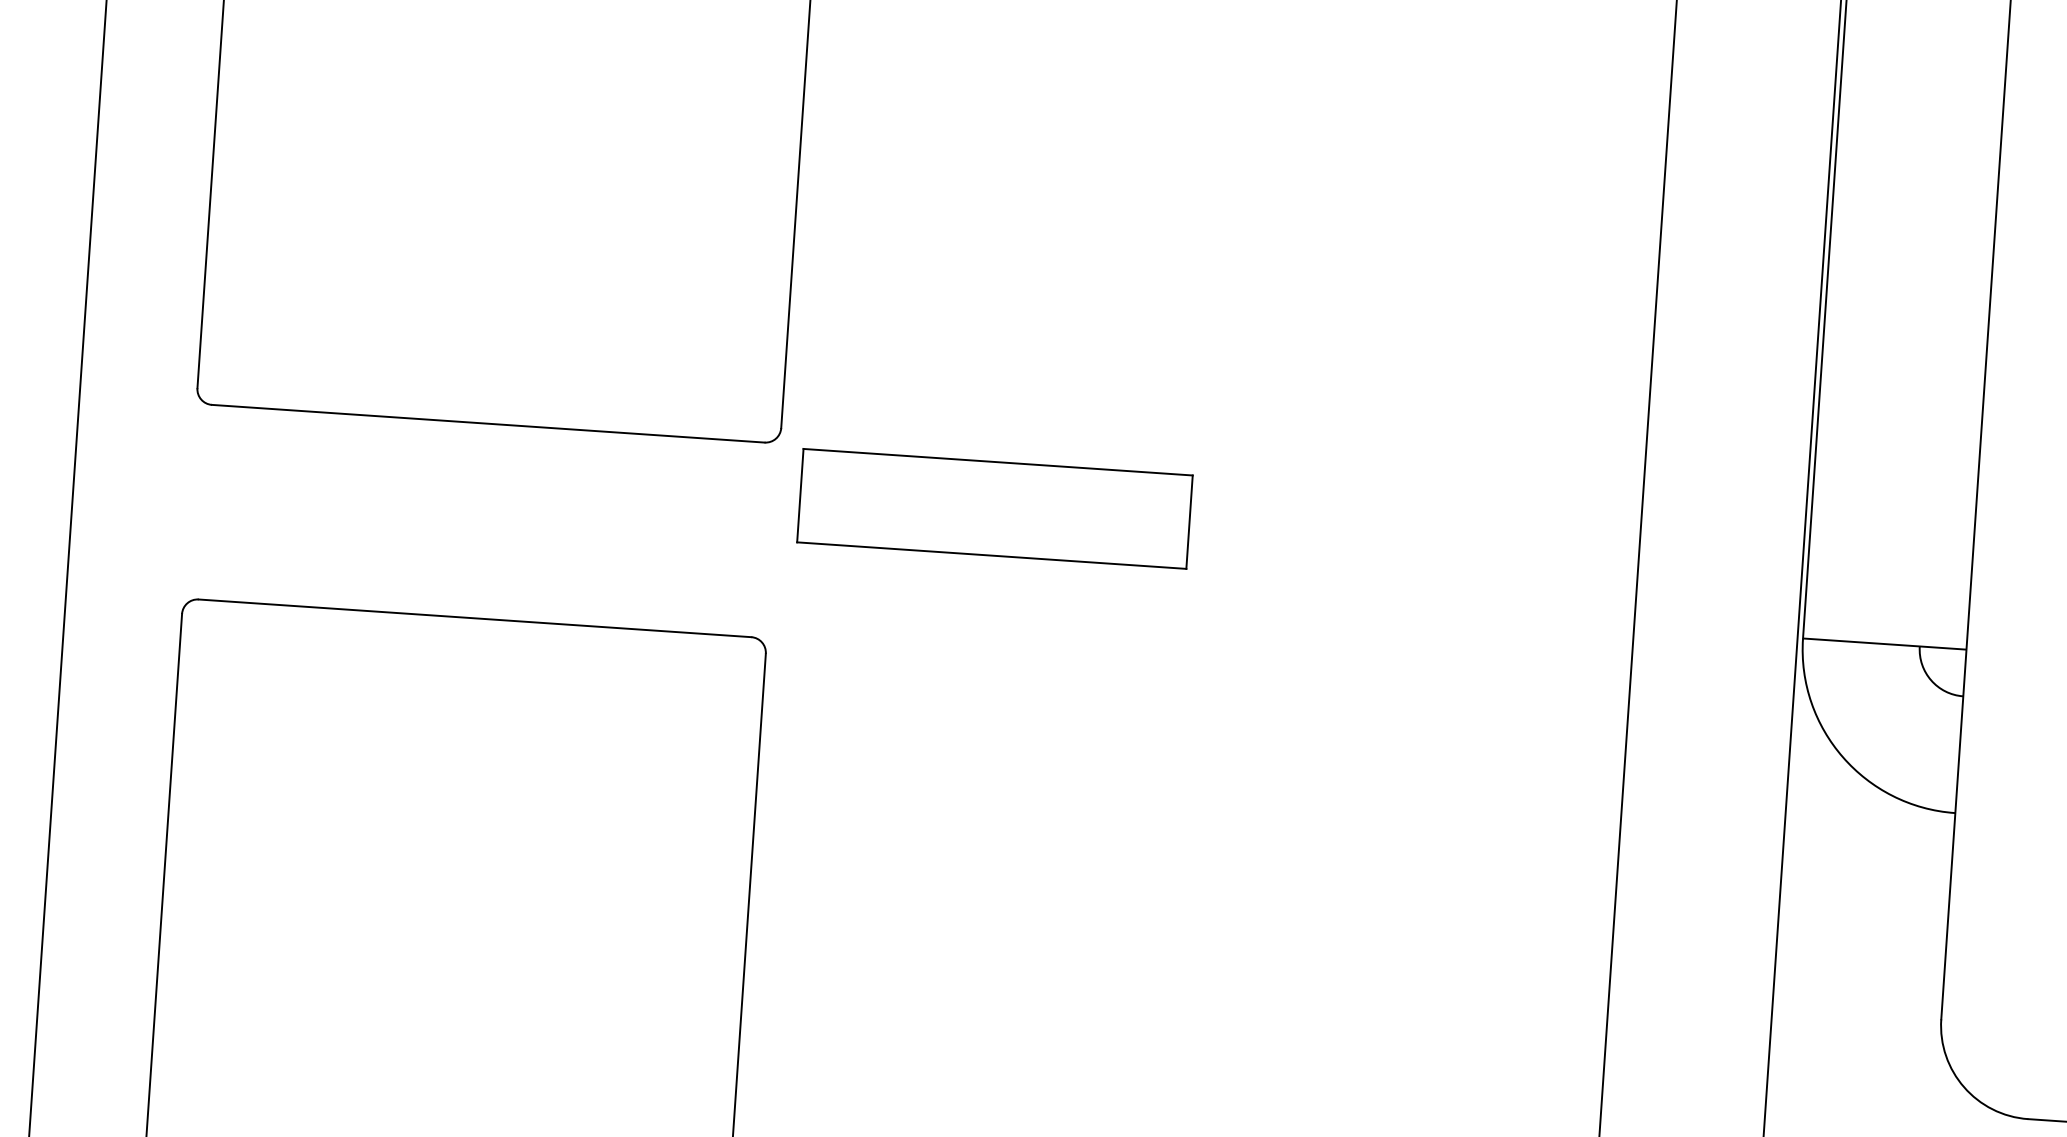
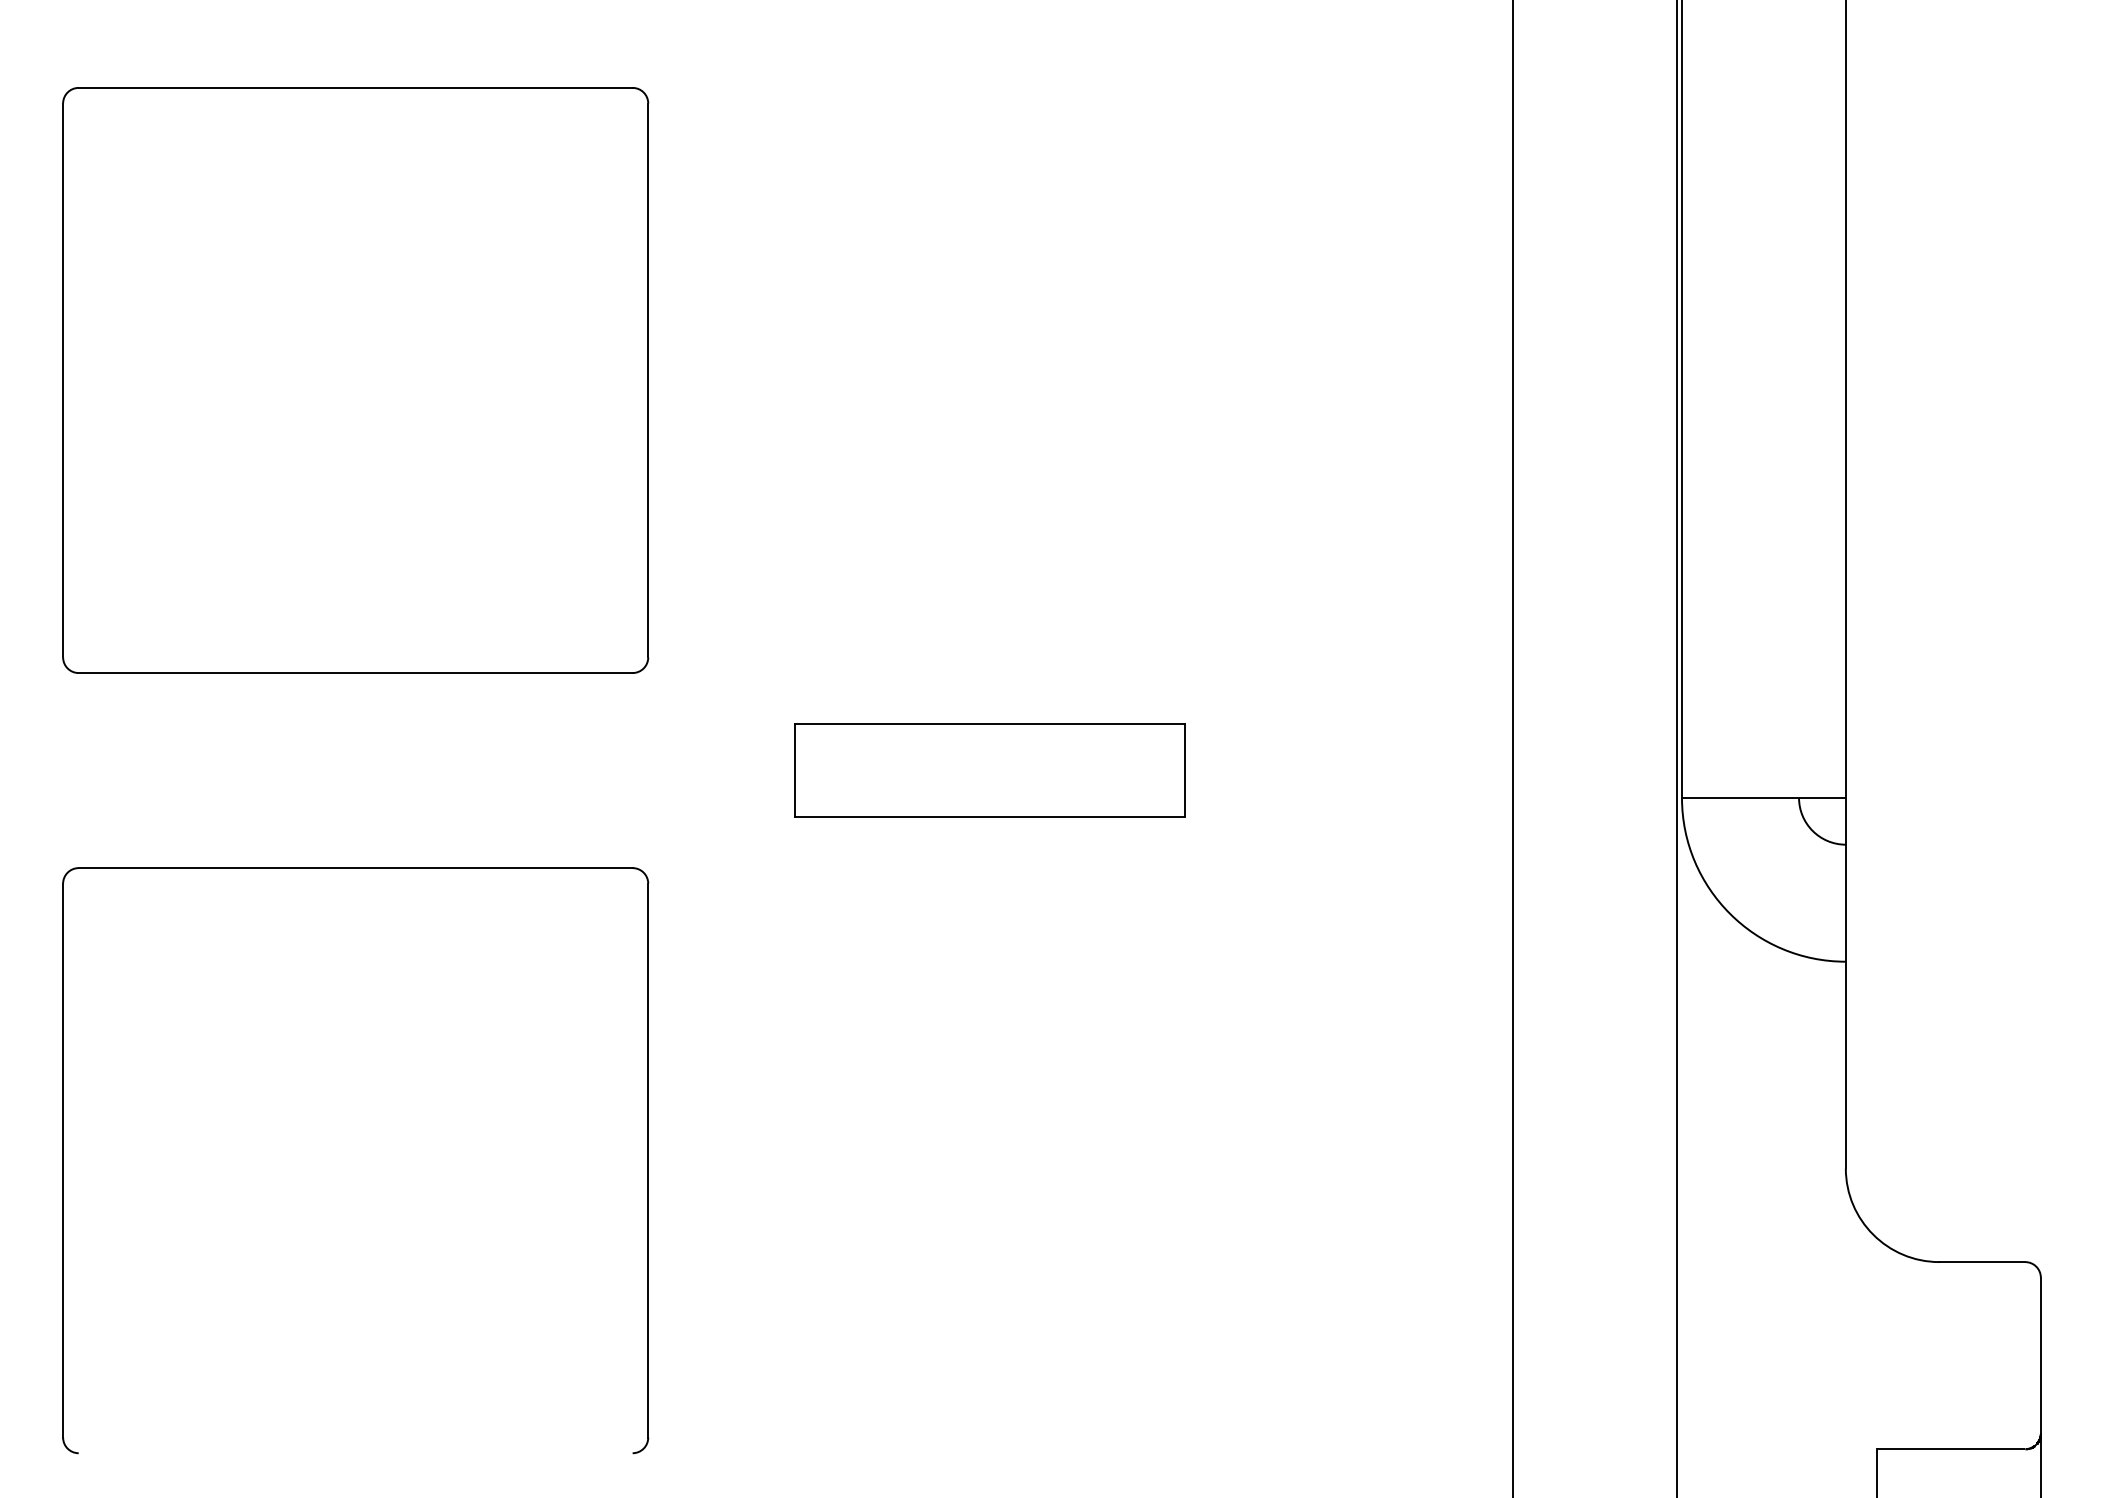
part: (994, 508) -> (989, 770), moved

